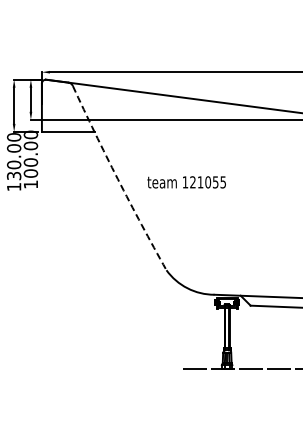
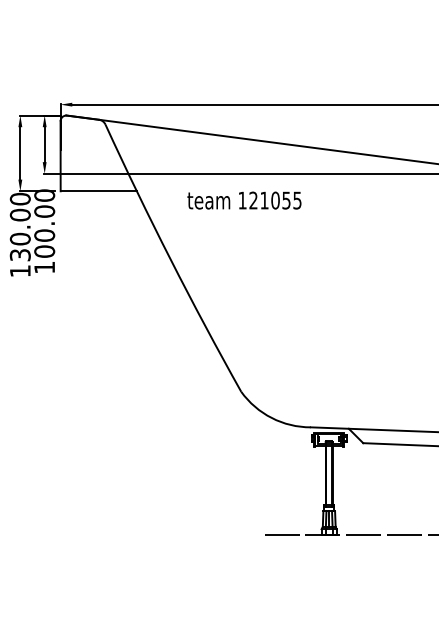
arc: (117, 179) -> (170, 260), dashed -> solid
text: (186, 182) -> (244, 200), moved

